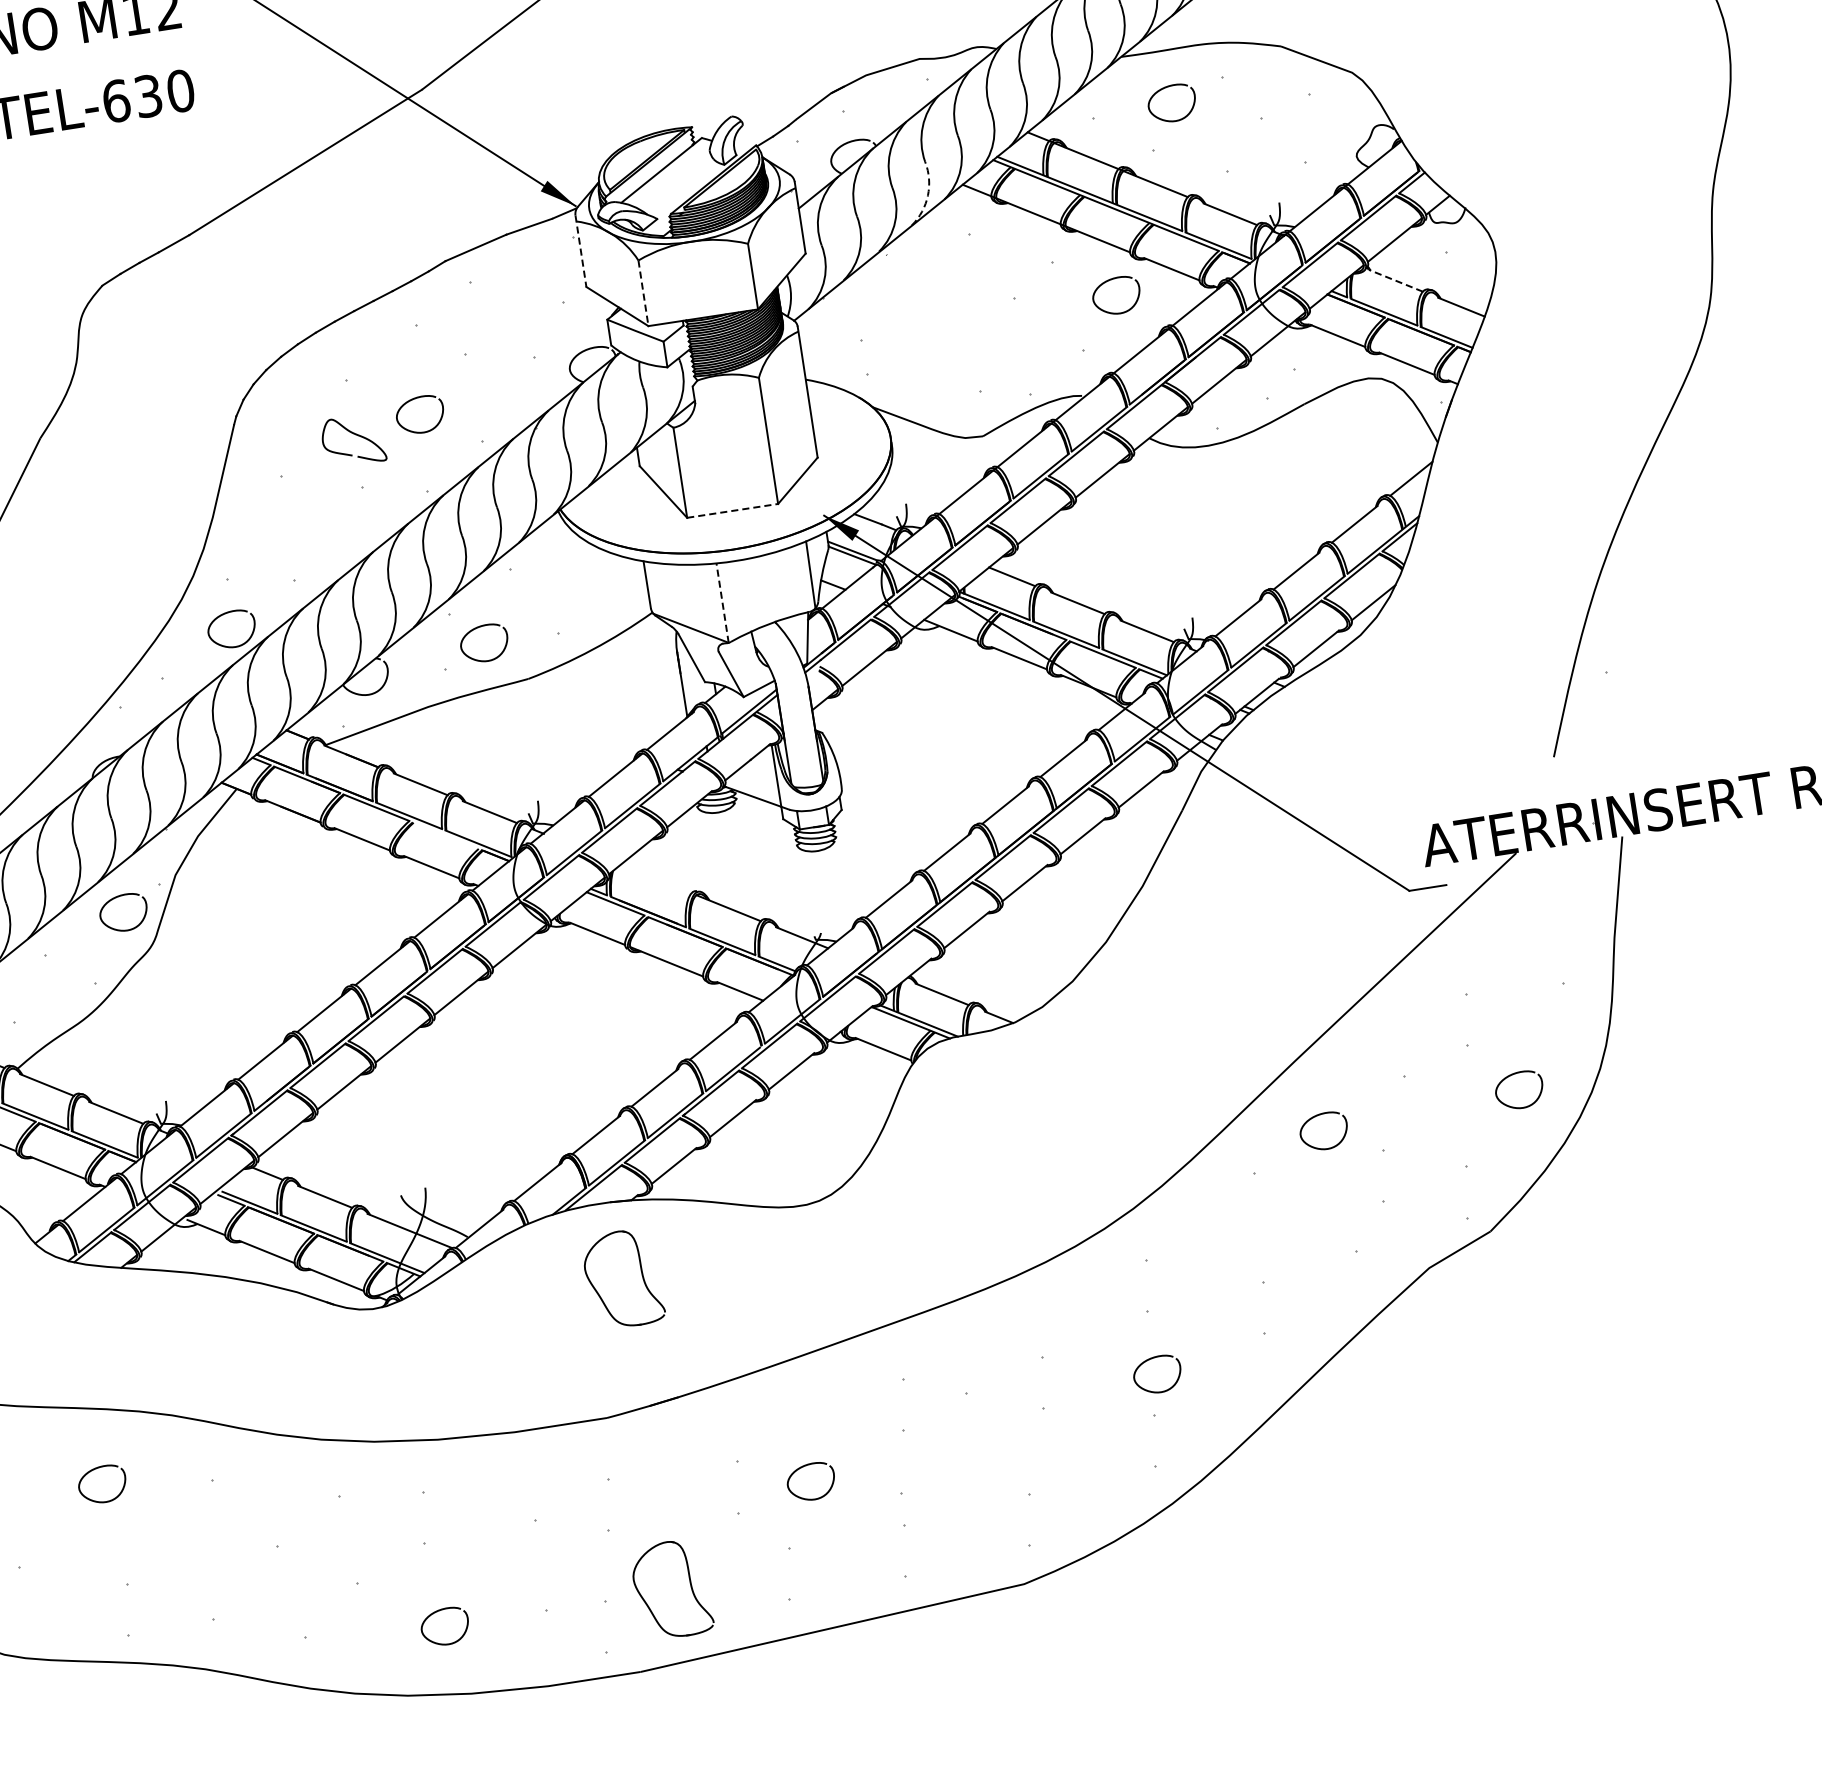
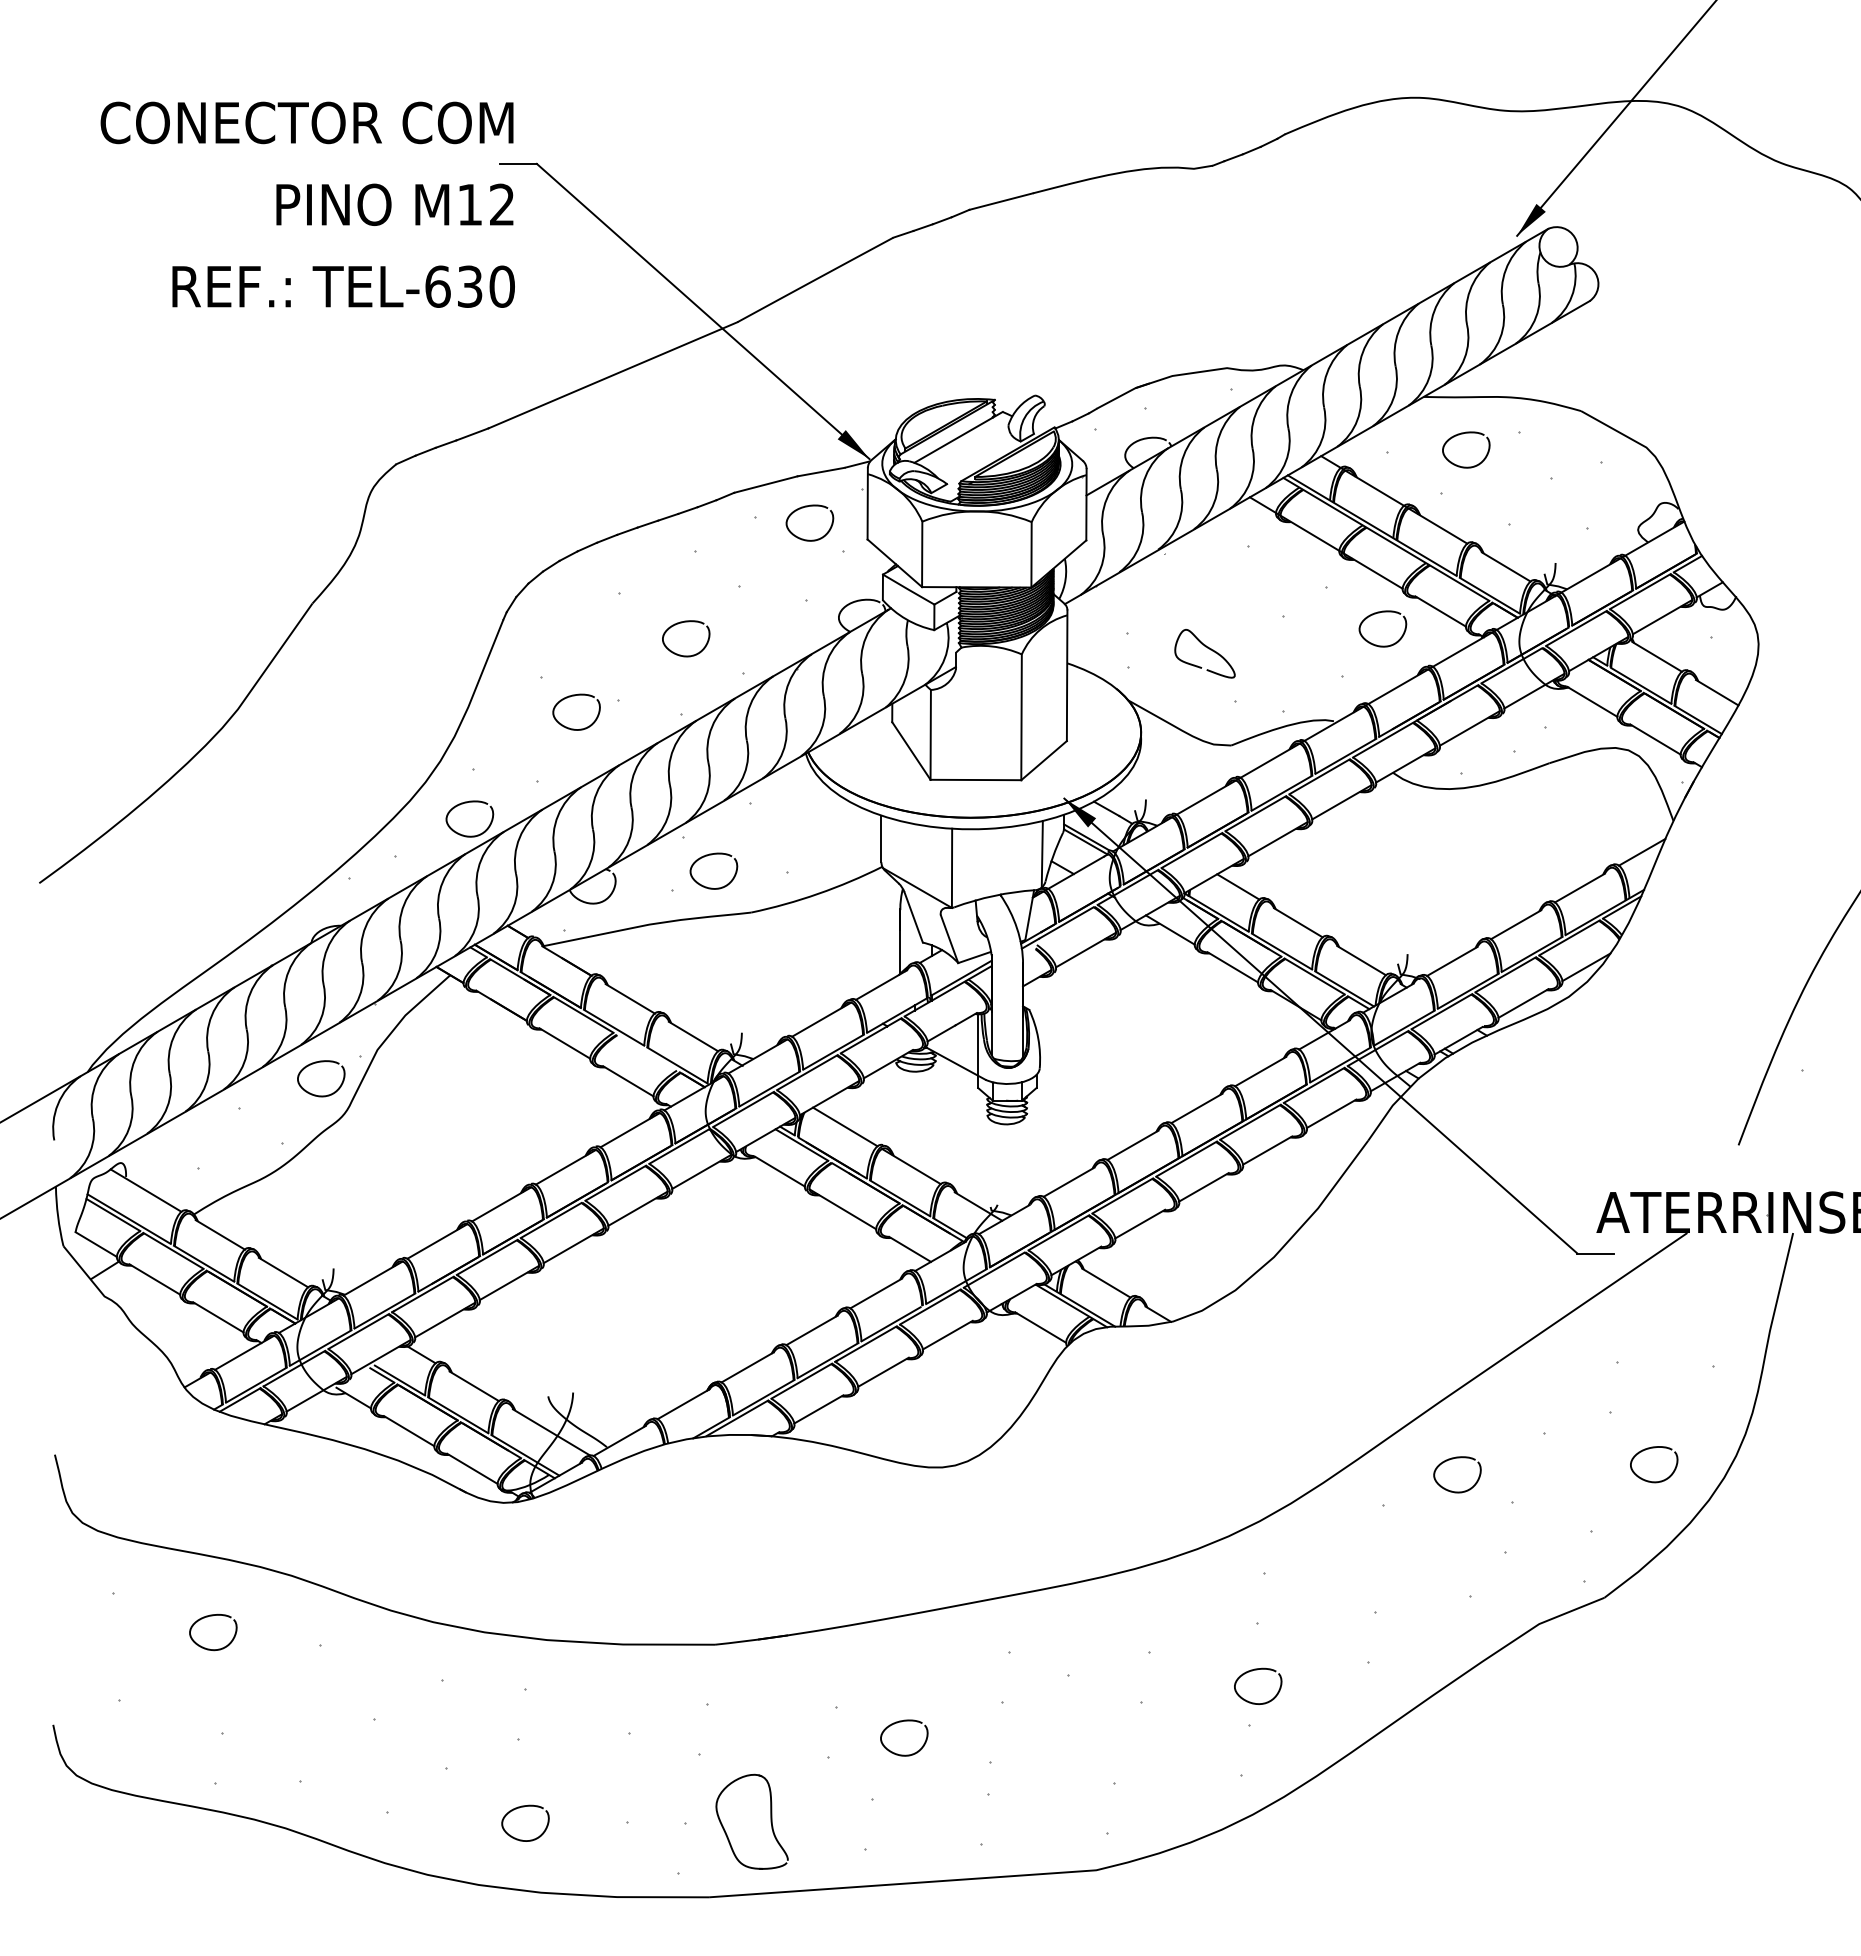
arc: (928, 195) -> (1214, 502), dashed -> solid
line: (580, 250) -> (867, 503), dashed -> solid
curve: (521, 264) -> (807, 507), added
line: (1396, 280) -> (1657, 656), dashed -> solid
line: (643, 293) -> (922, 554), dashed -> solid
curve: (354, 435) -> (1207, 648), moved
curve: (317, 490) -> (574, 696), added
line: (733, 511) -> (976, 780), dashed -> solid
line: (723, 603) -> (952, 868), dashed -> solid
line: (656, 878) -> (845, 1126), added
part: (641, 1275) -> (770, 1511), removed

